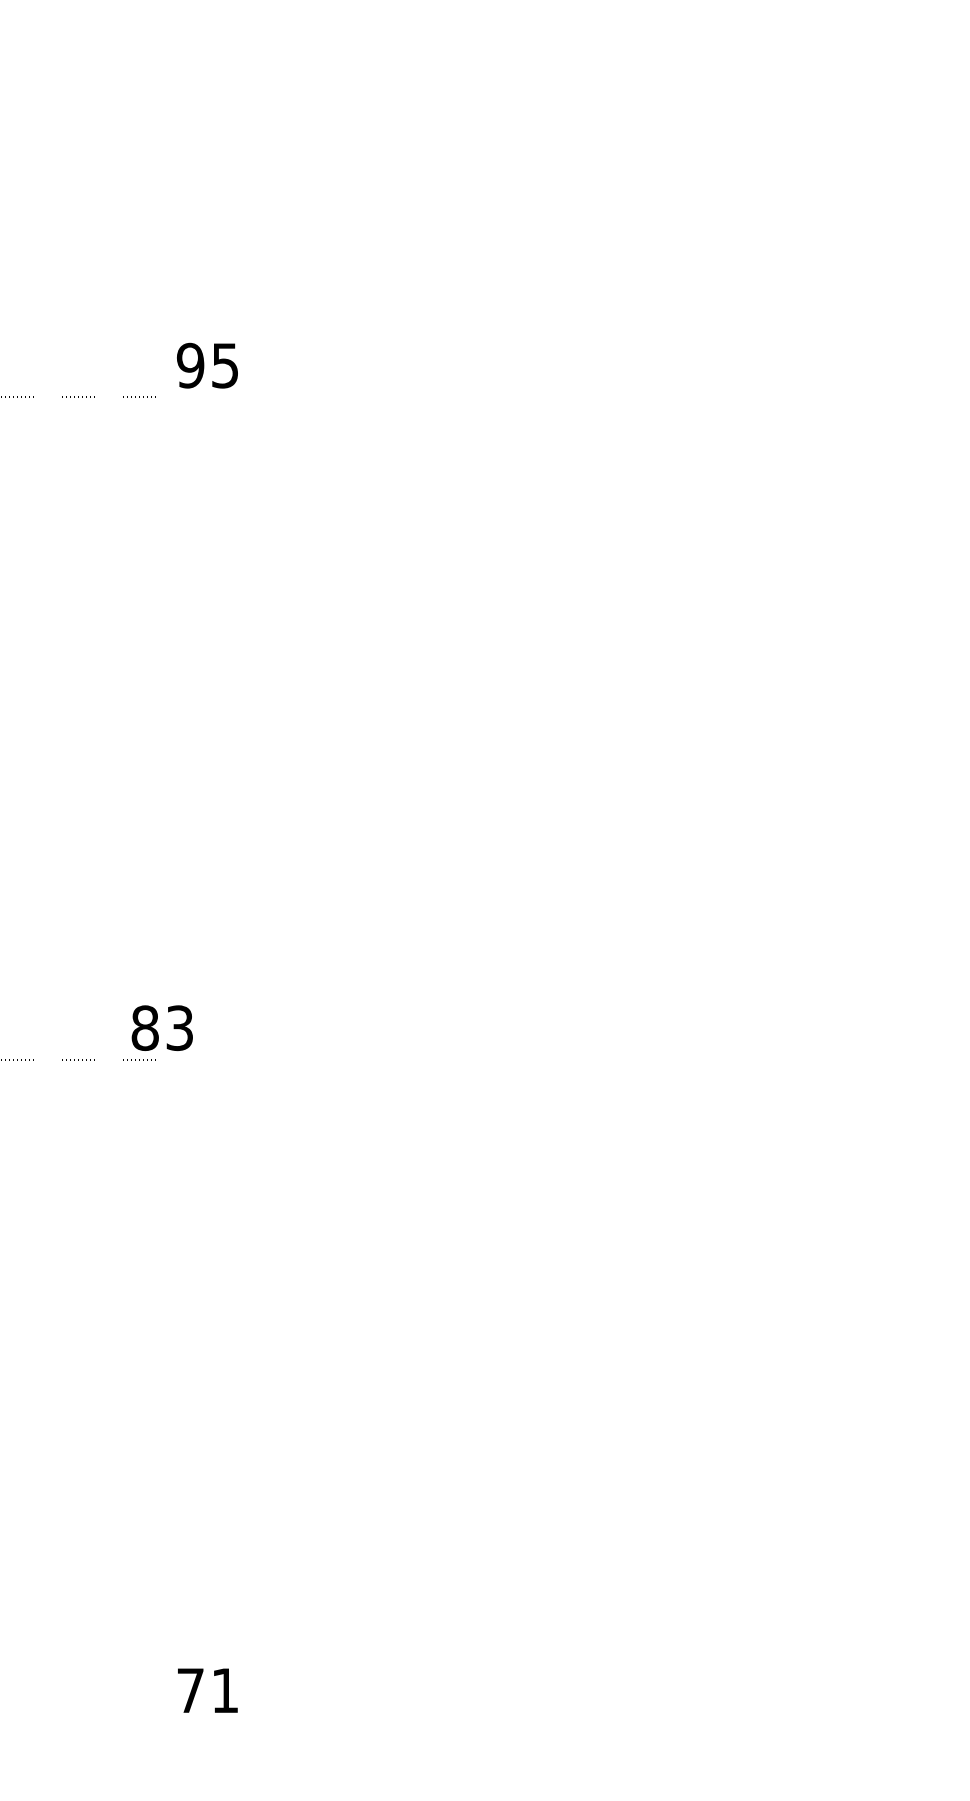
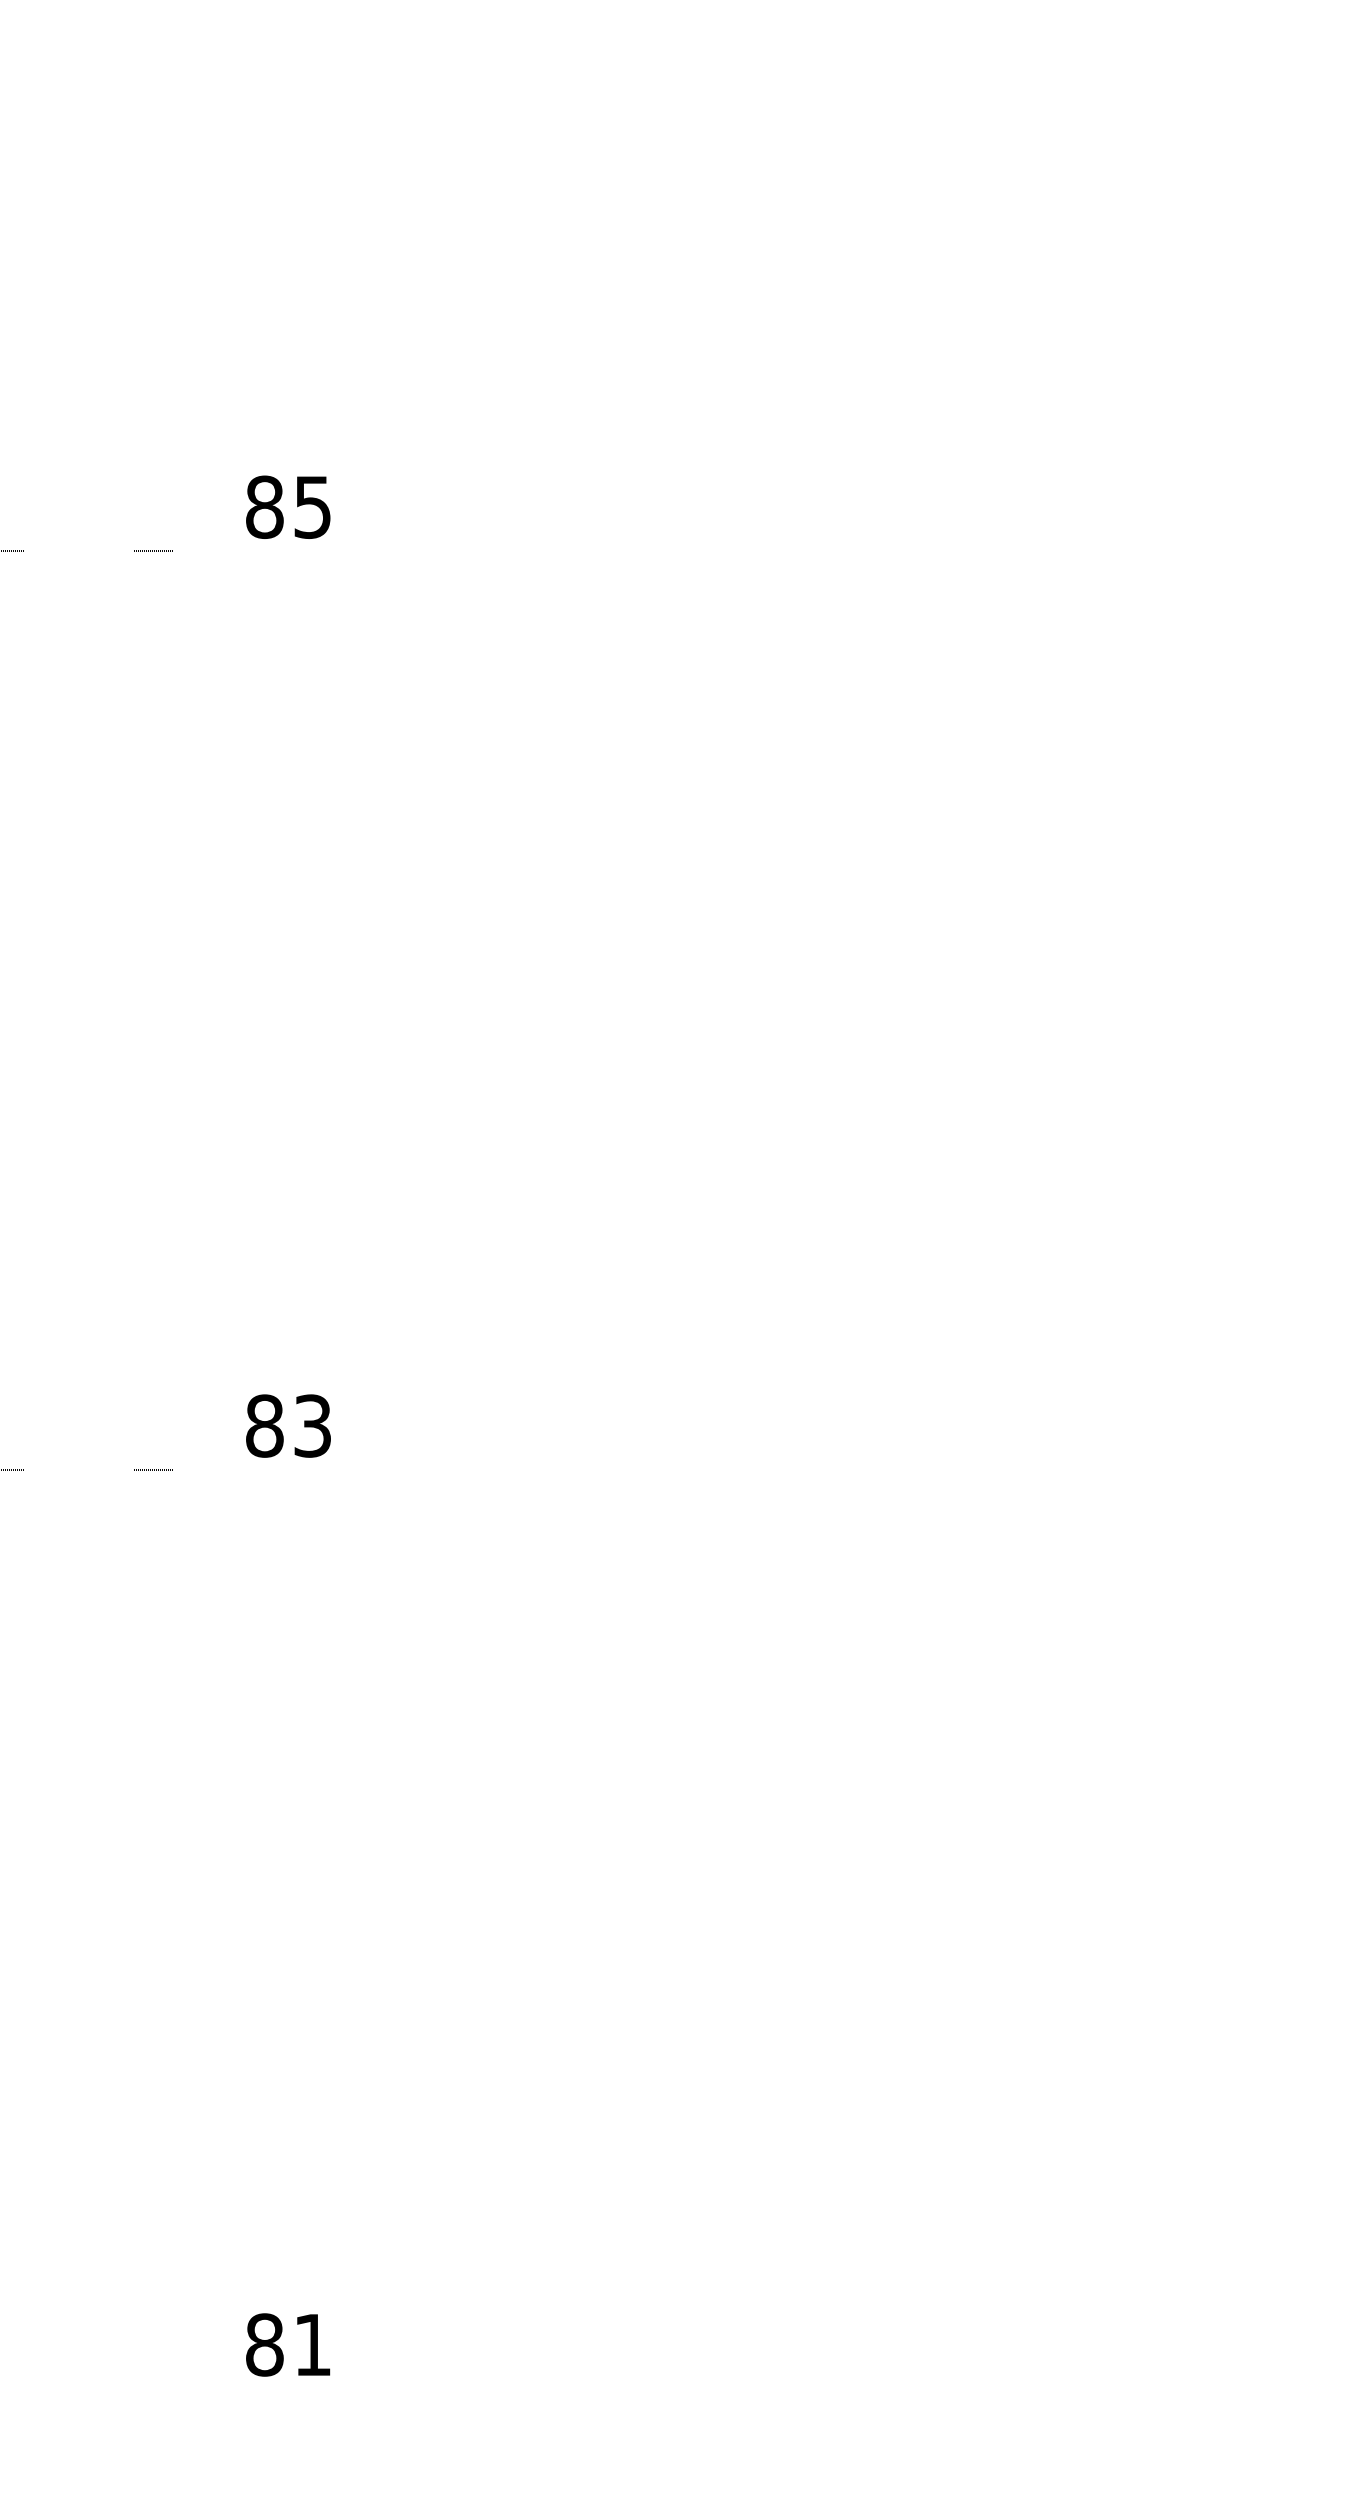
text: (190, 365) -> (264, 506), 95 -> 85
text: (162, 1027) -> (288, 1425), moved
text: (190, 1690) -> (264, 2344), 71 -> 81

